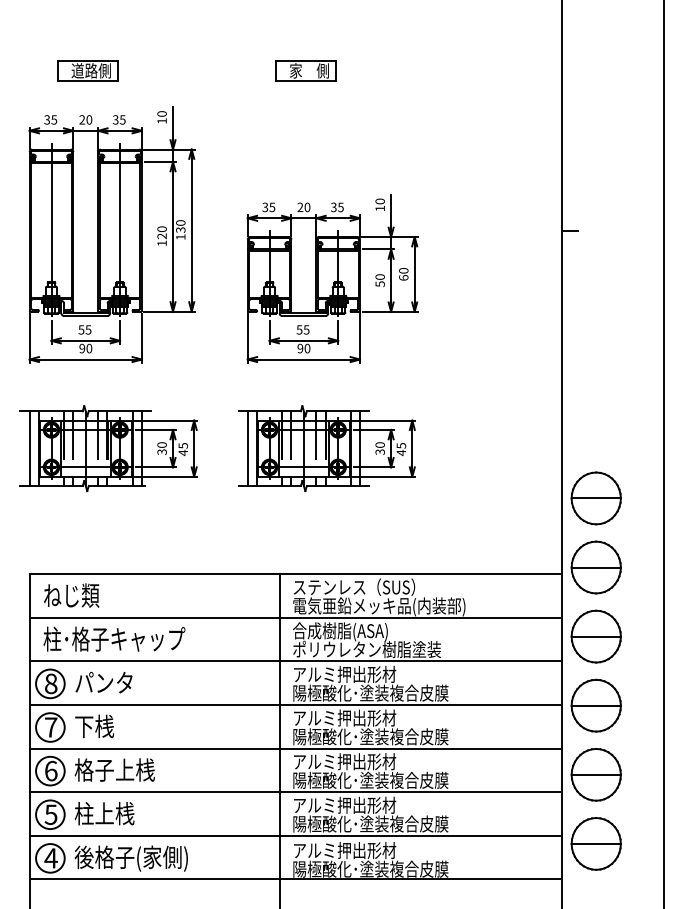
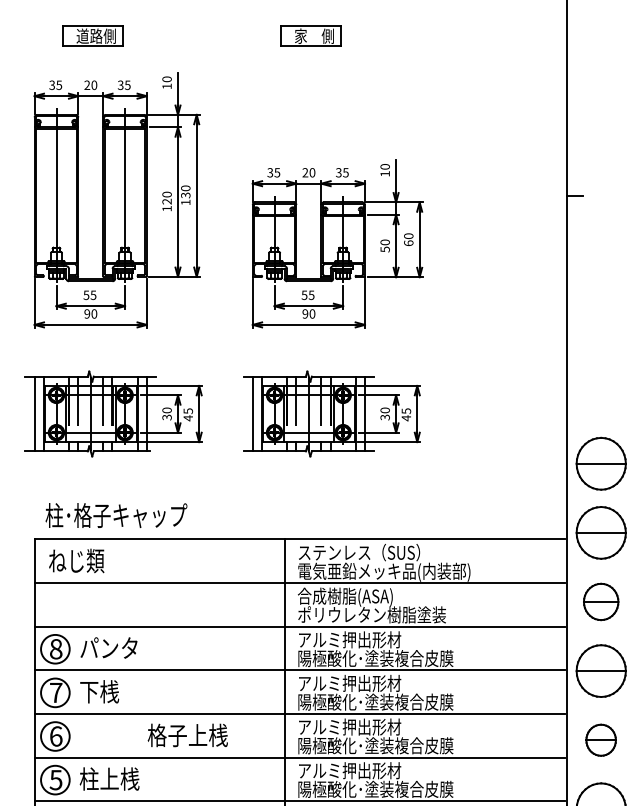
part: (595, 636) -> (600, 601), size x0.7
text: (114, 638) -> (116, 514), moved
text: (114, 769) -> (187, 734), moved
part: (595, 774) -> (600, 739), size x0.6

